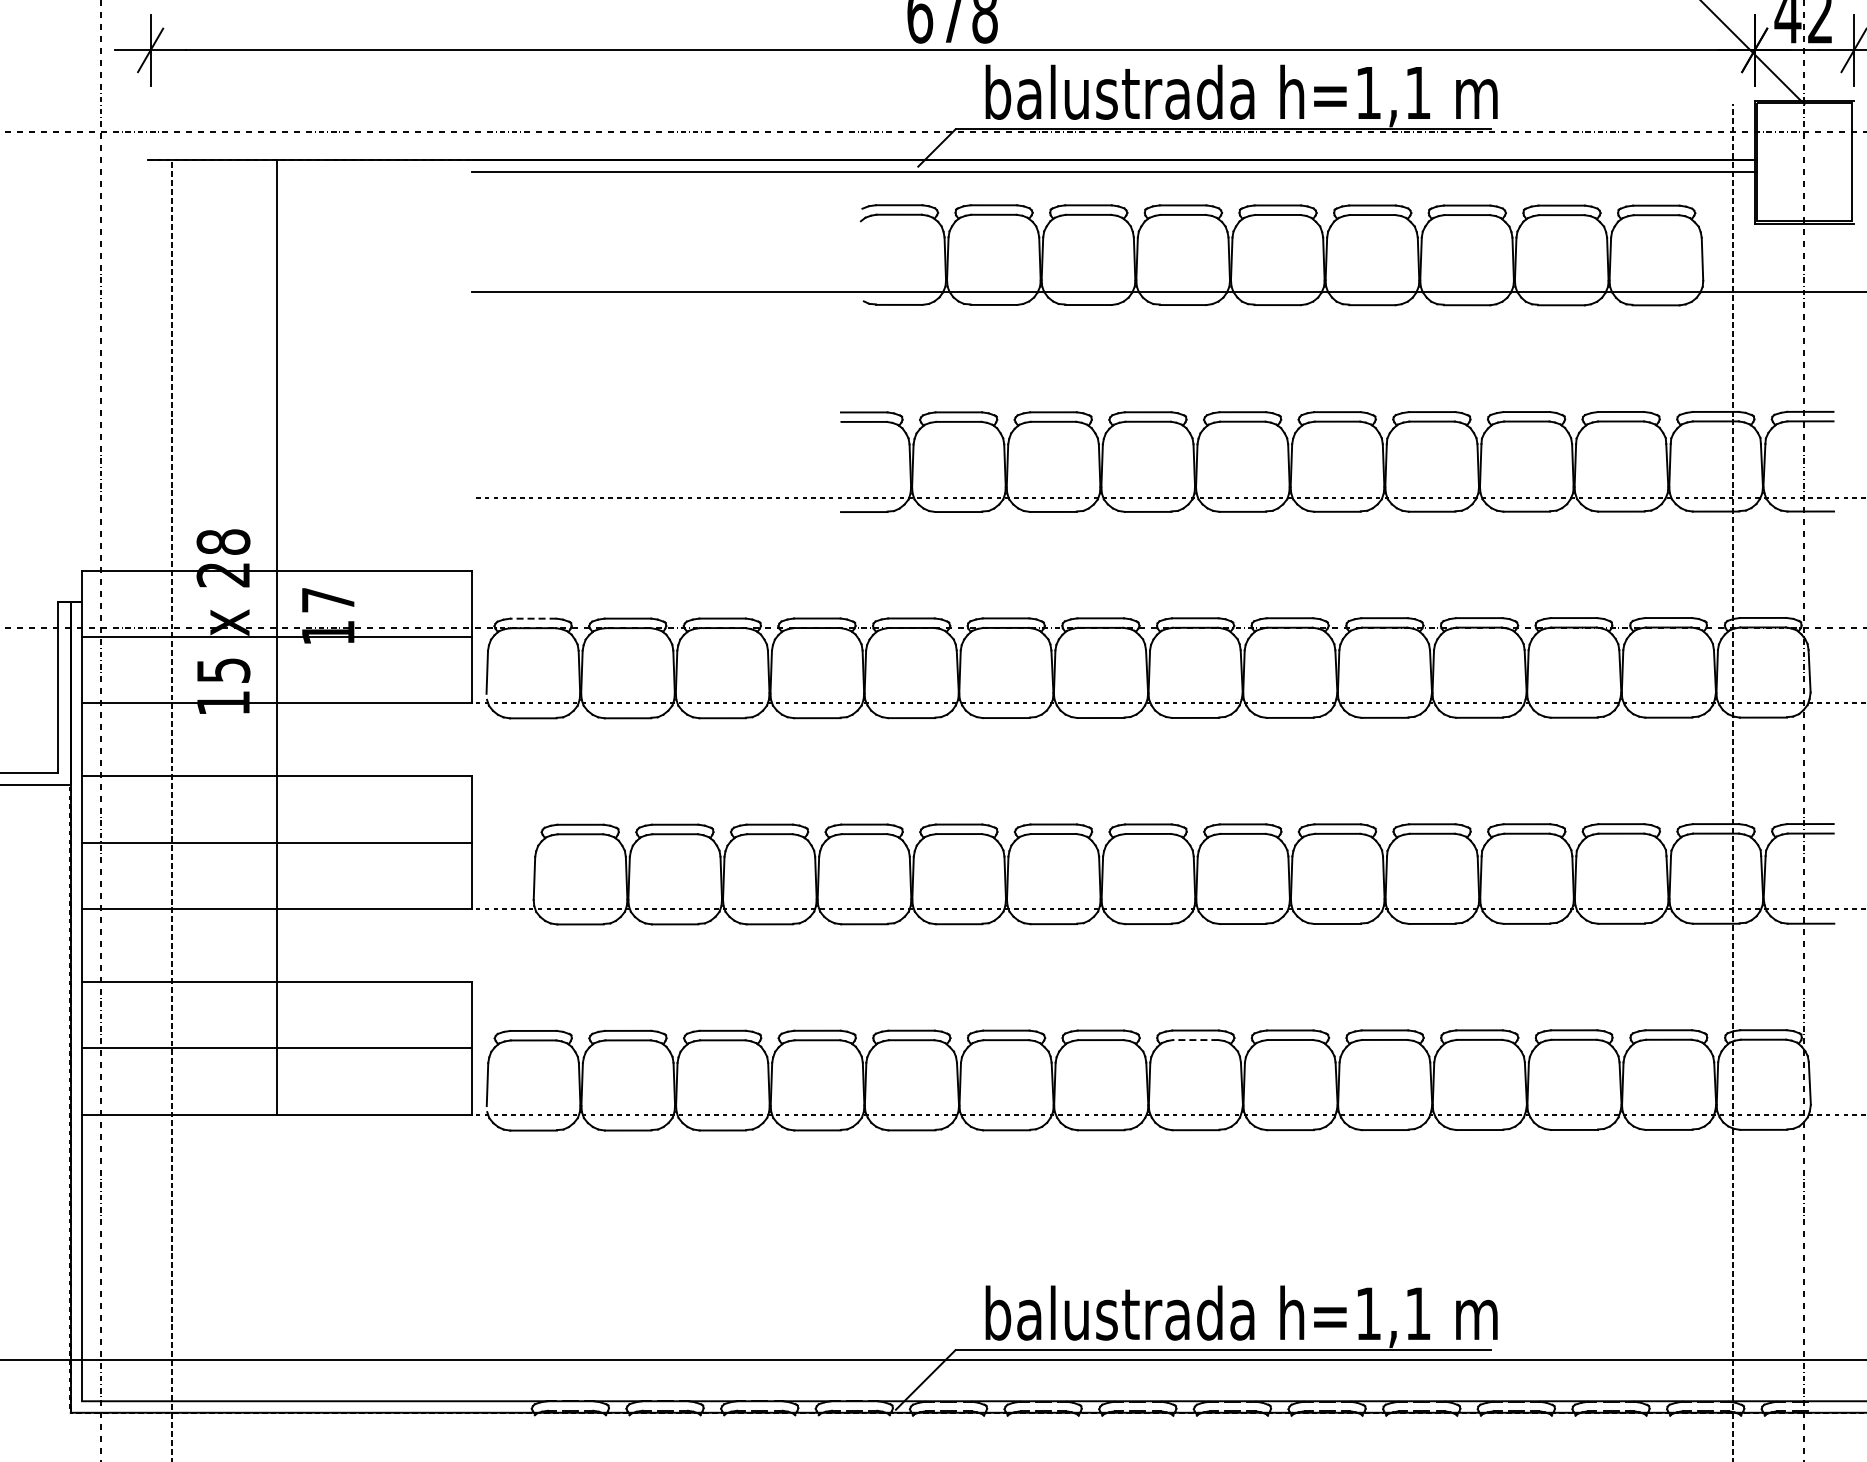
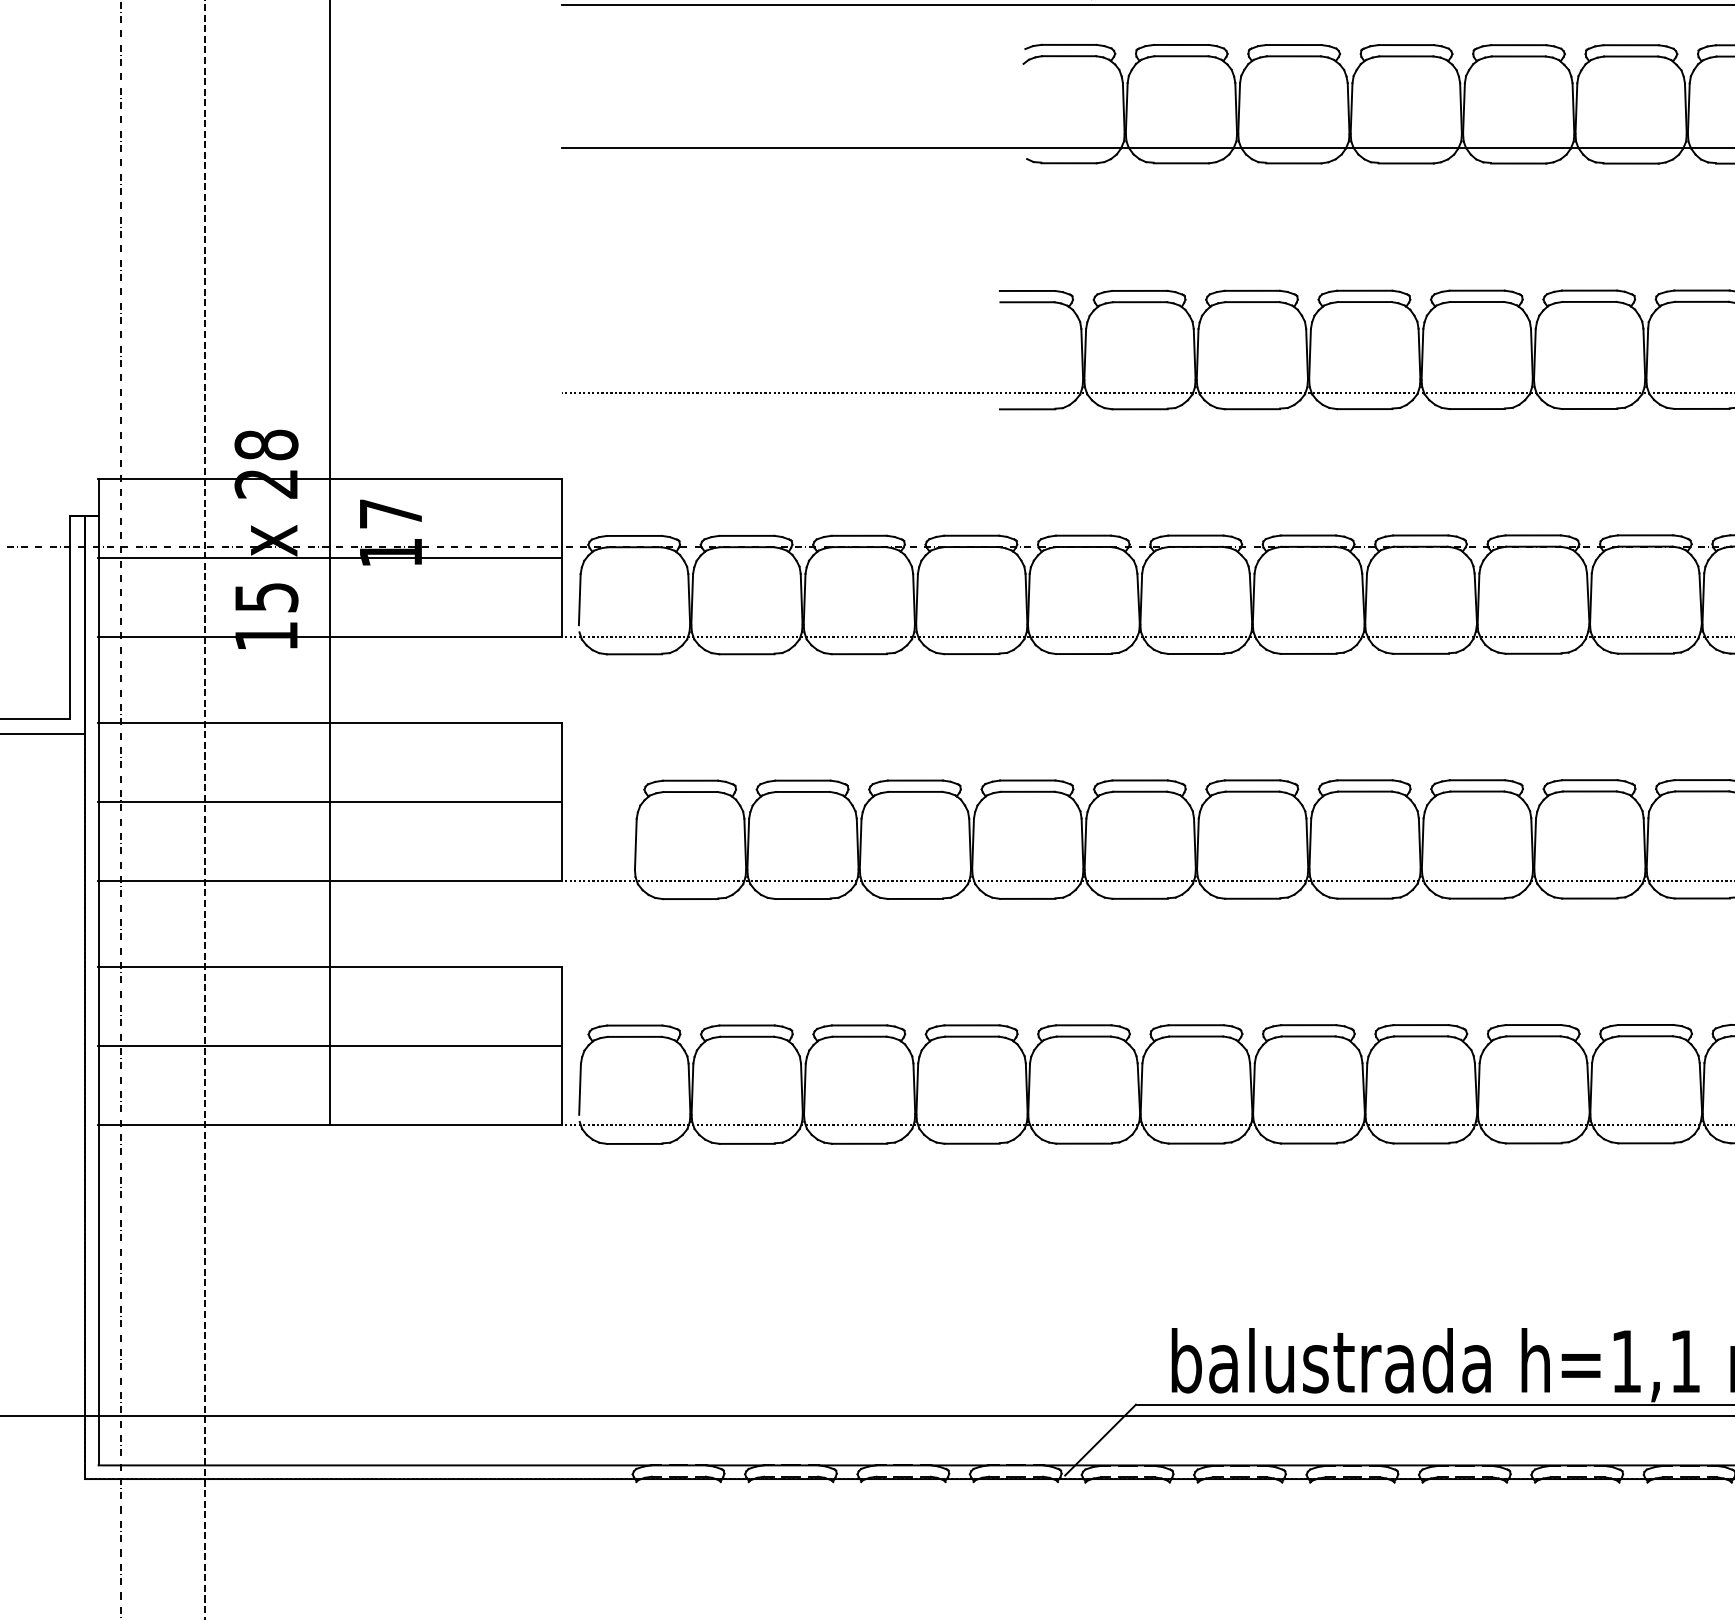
line: (532, 618) -> (633, 535), dashed -> solid
line: (1195, 1040) -> (1420, 1036), dashed -> solid

